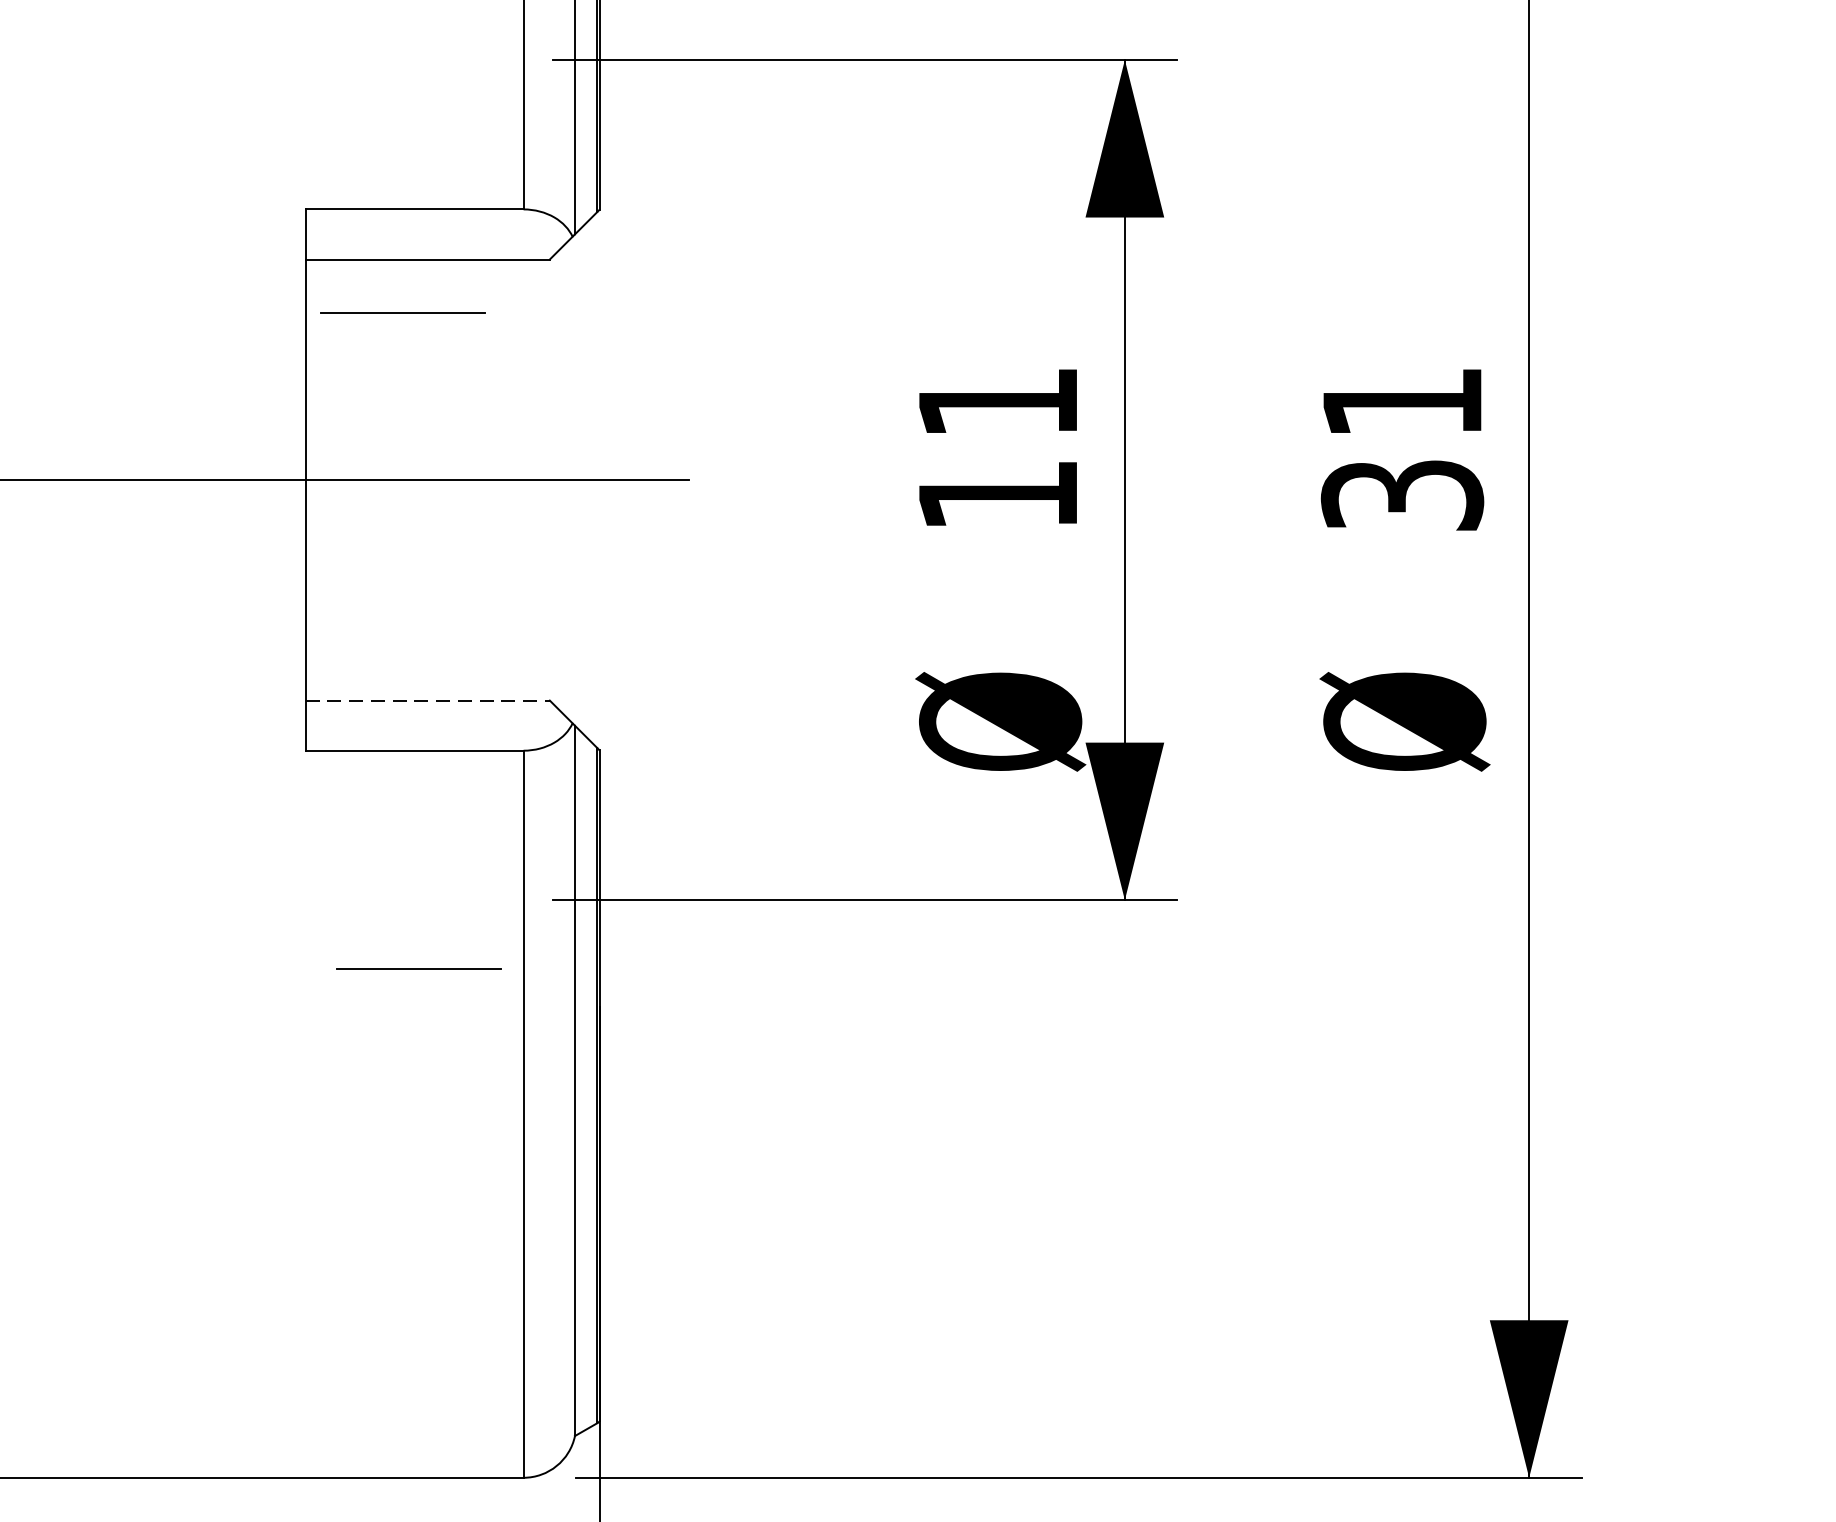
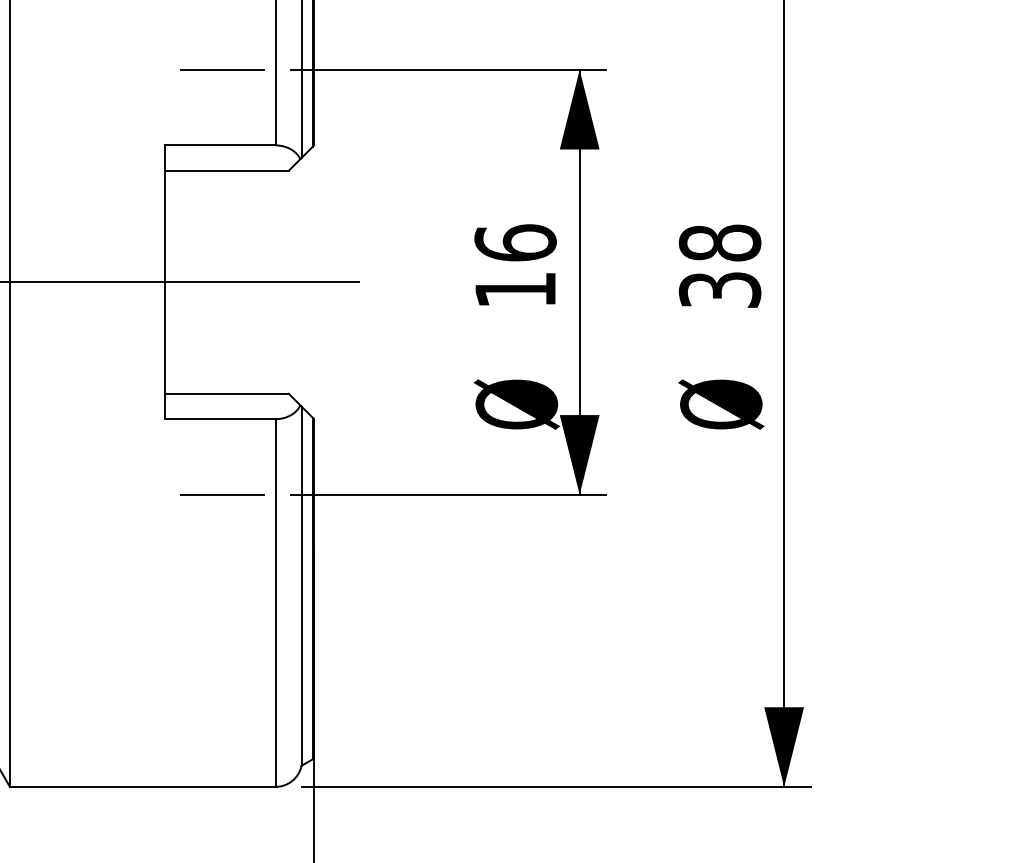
line: (402, 312) -> (222, 69), moved
text: (997, 401) -> (515, 242), 11 -> 16
text: (1401, 401) -> (719, 242), 31 -> 38
line: (428, 699) -> (227, 393), dashed -> solid
line: (418, 968) -> (222, 494), moved

